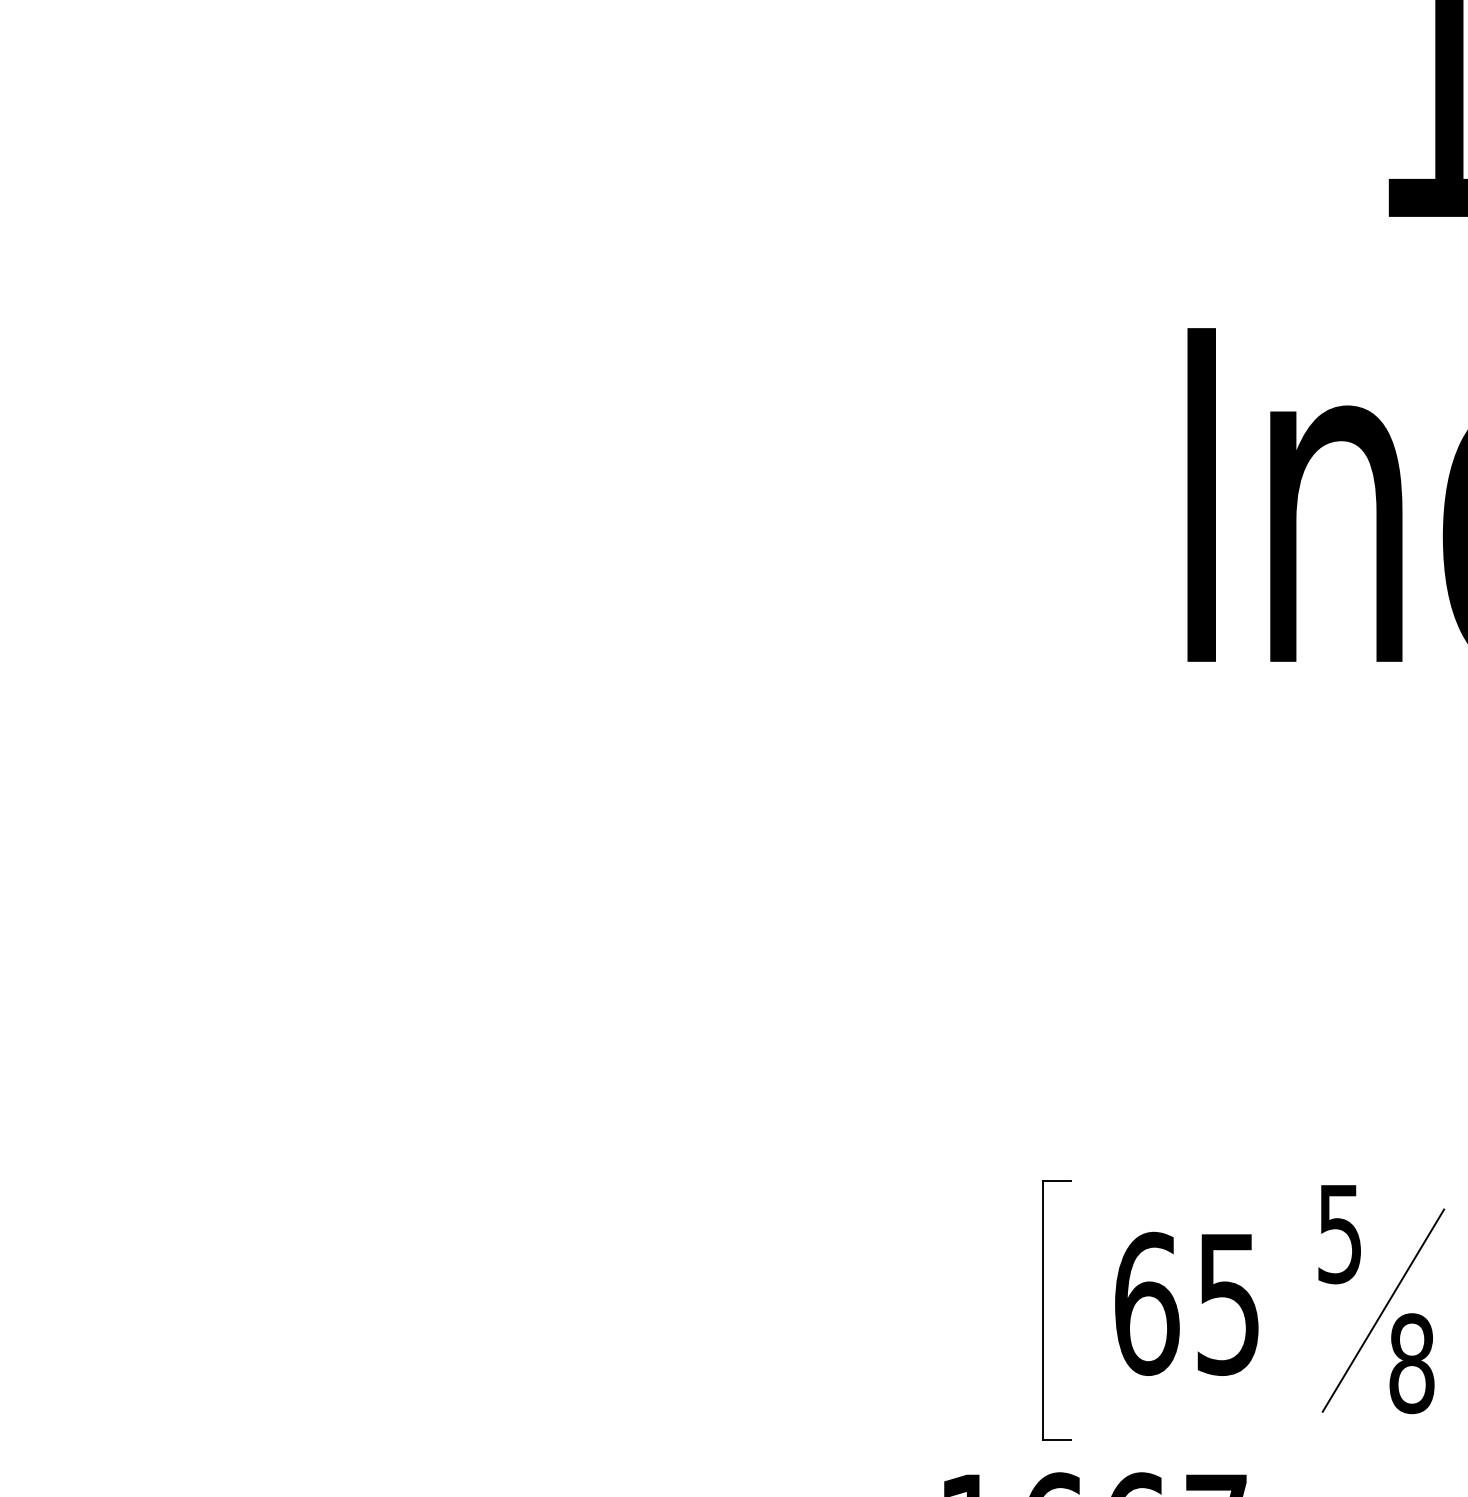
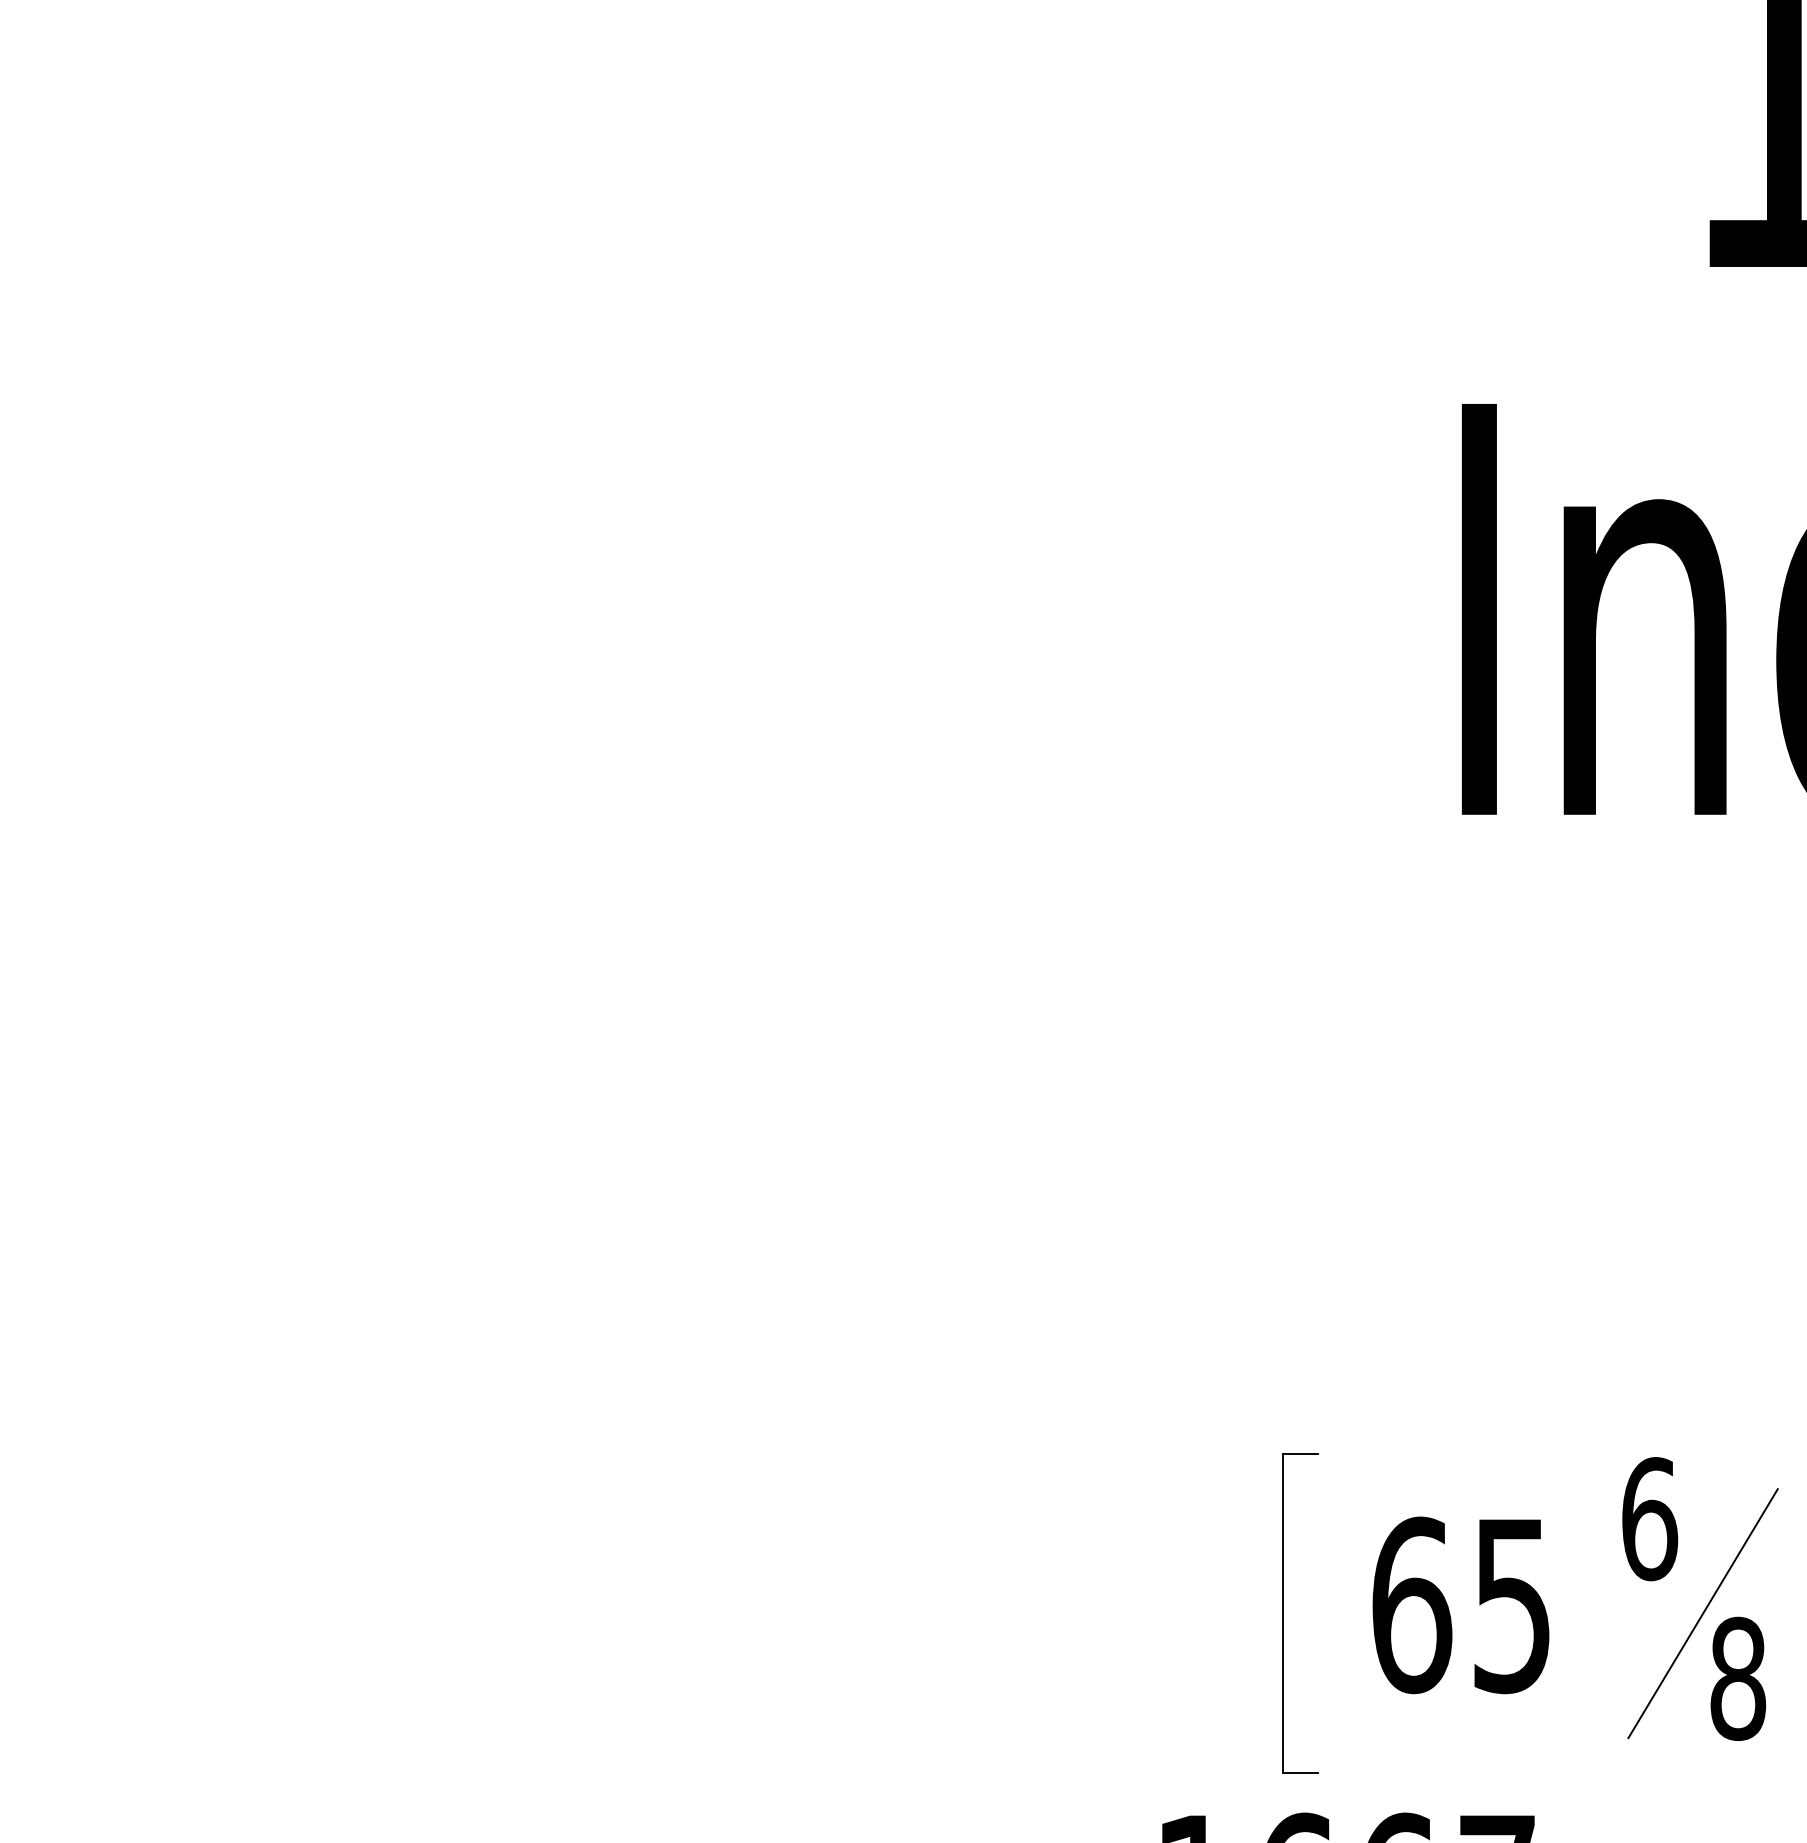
text: (1340, 1234) -> (1650, 1519), 5 -> 6

